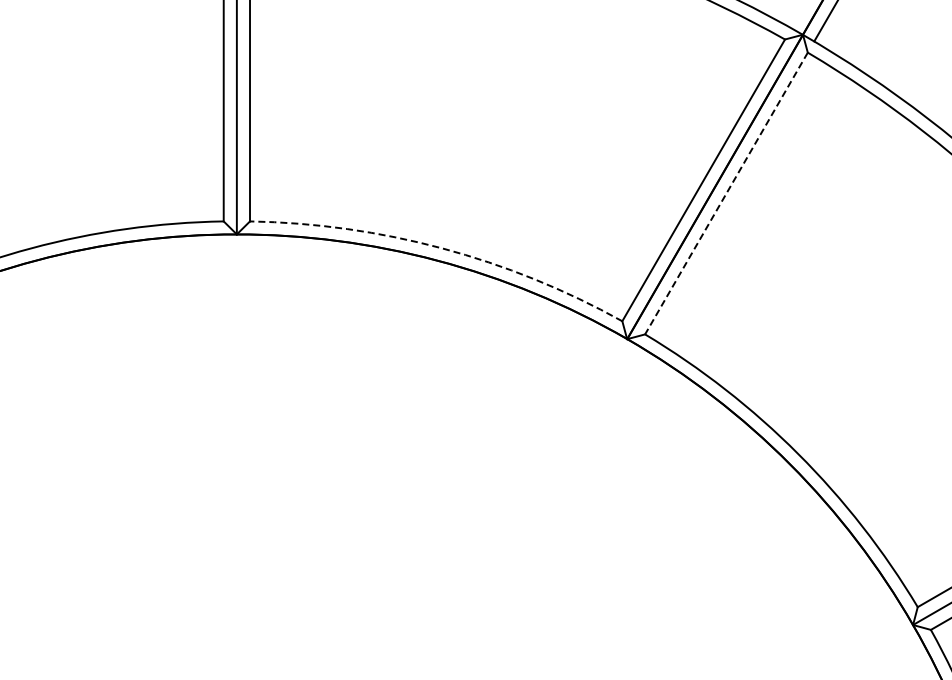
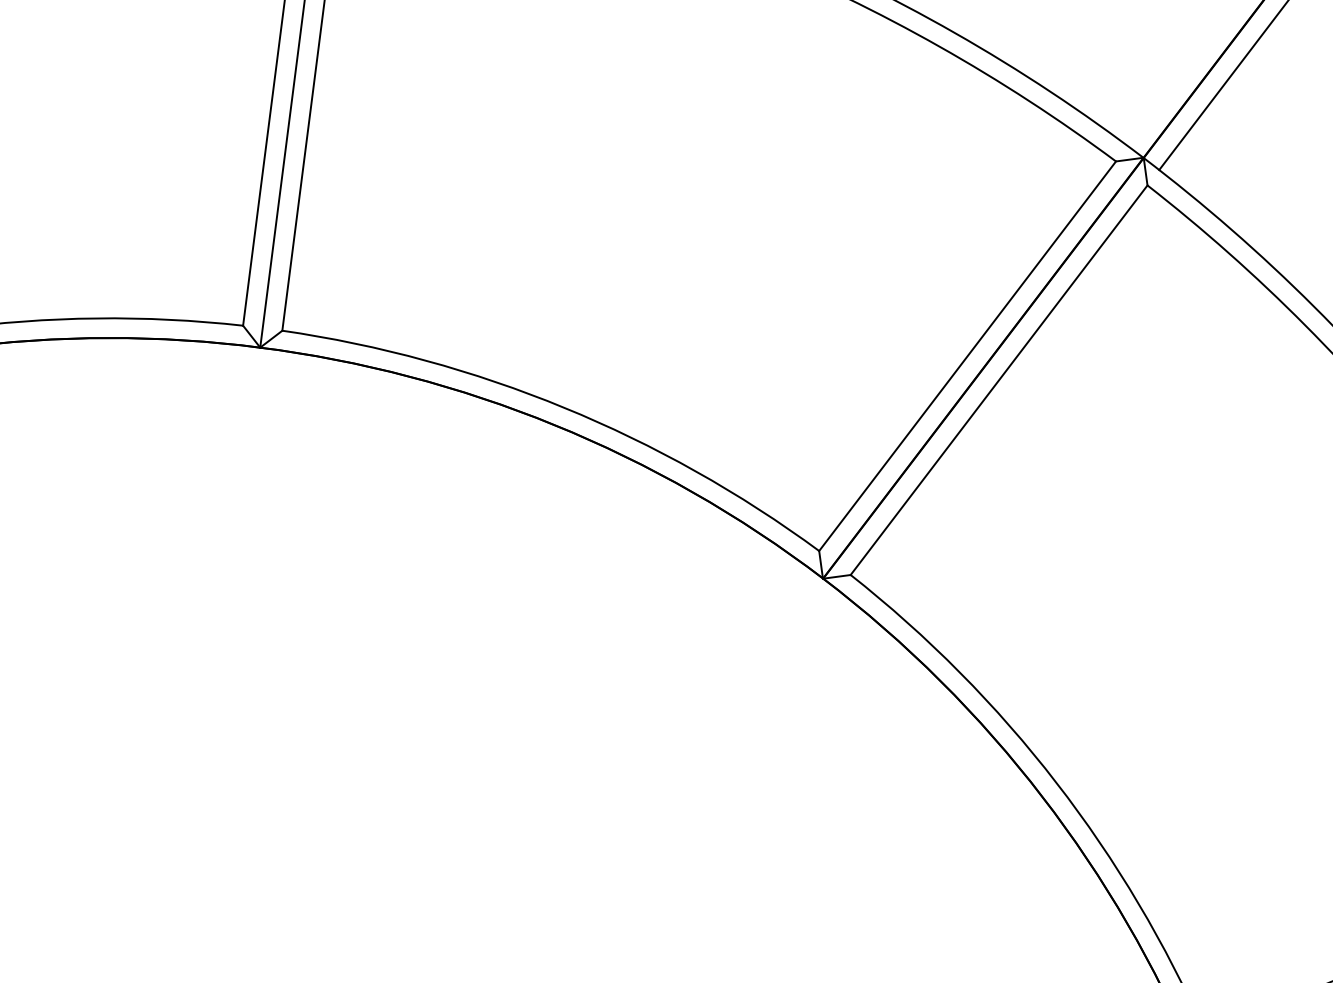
line: (726, 193) -> (999, 380), dashed -> solid
arc: (442, 248) -> (564, 407), dashed -> solid

